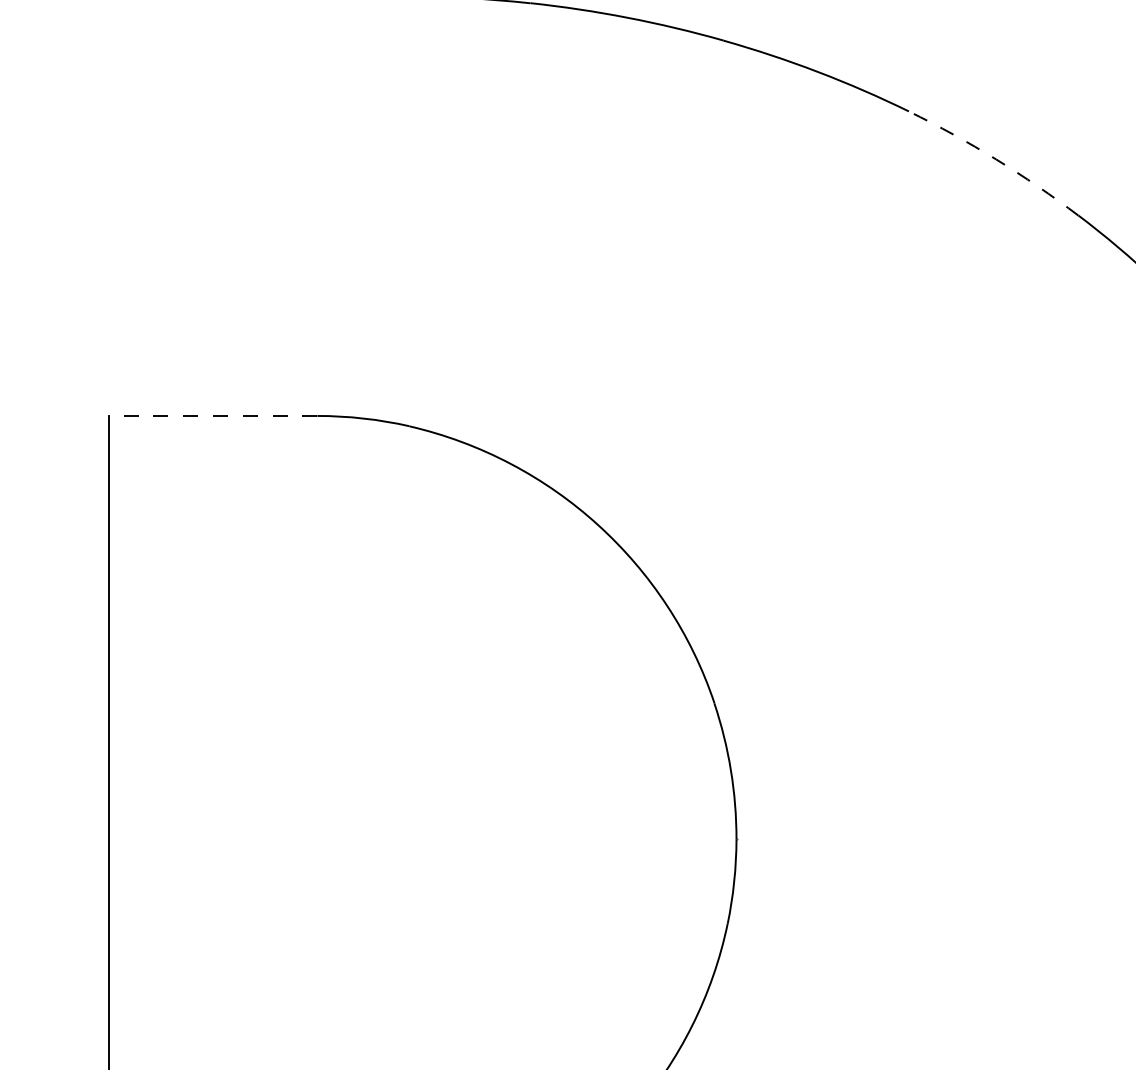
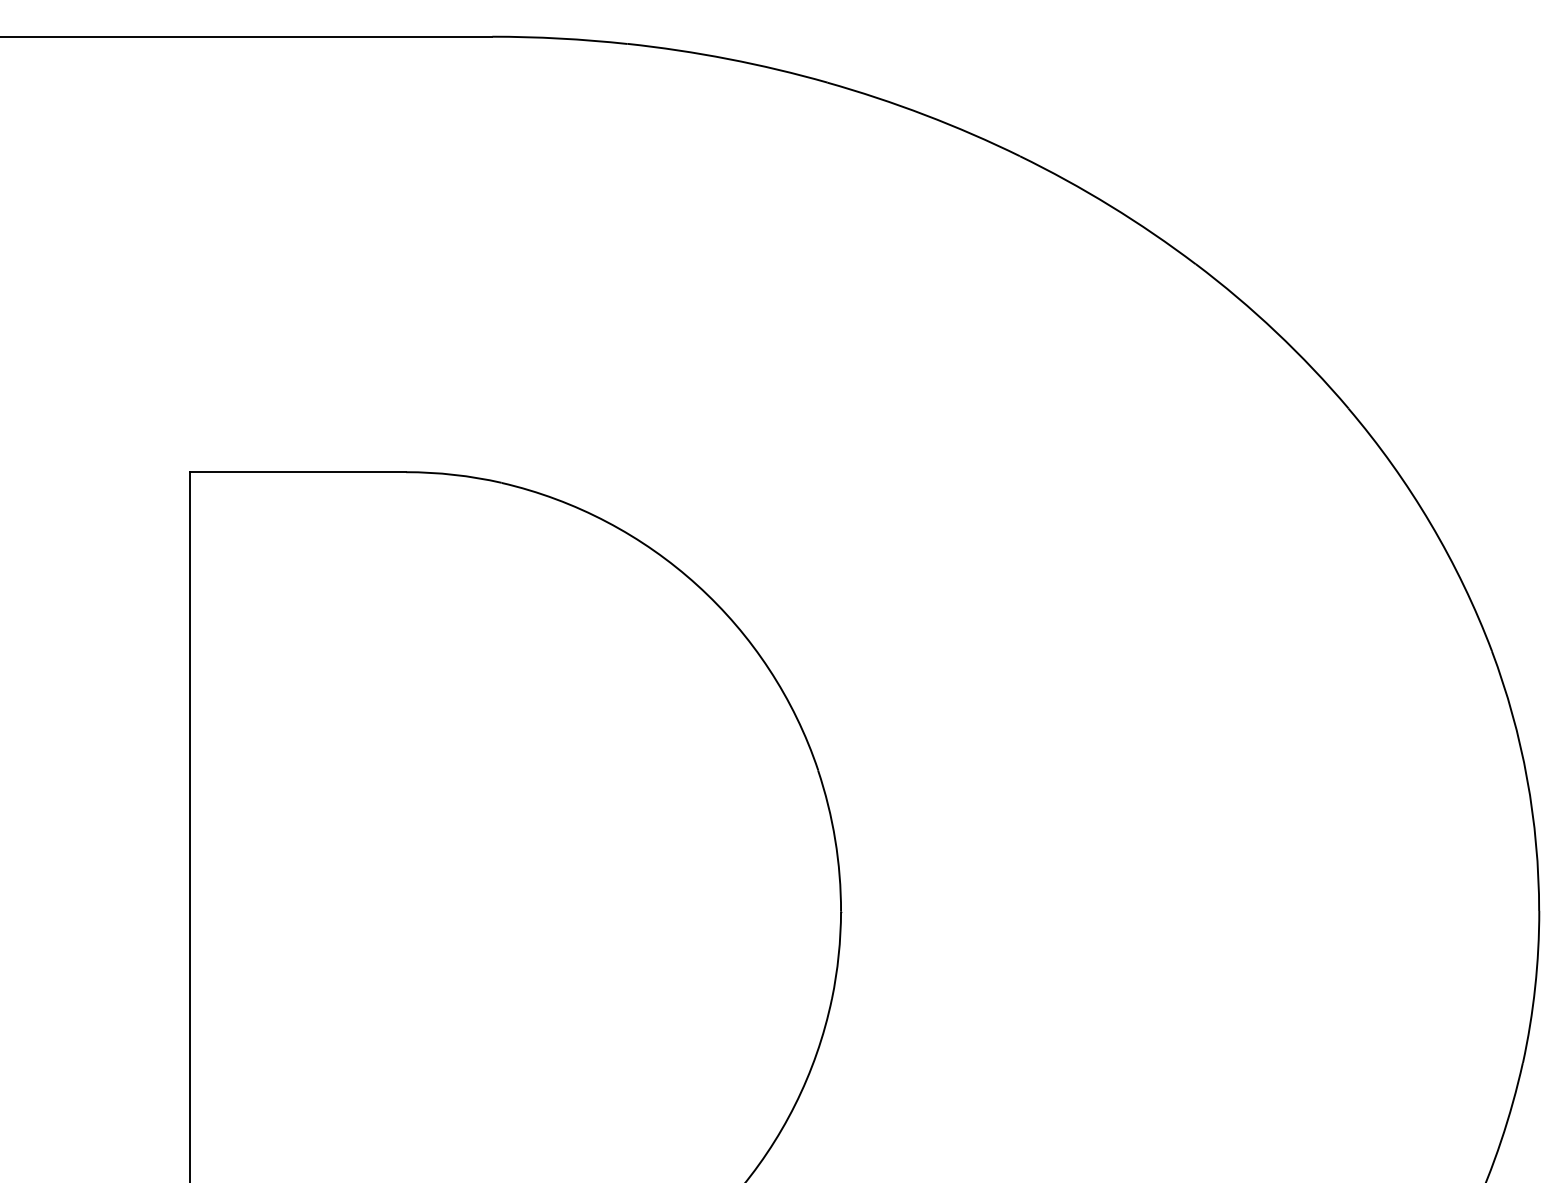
arc: (996, 159) -> (1110, 206), dashed -> solid
line: (213, 416) -> (298, 472), dashed -> solid

